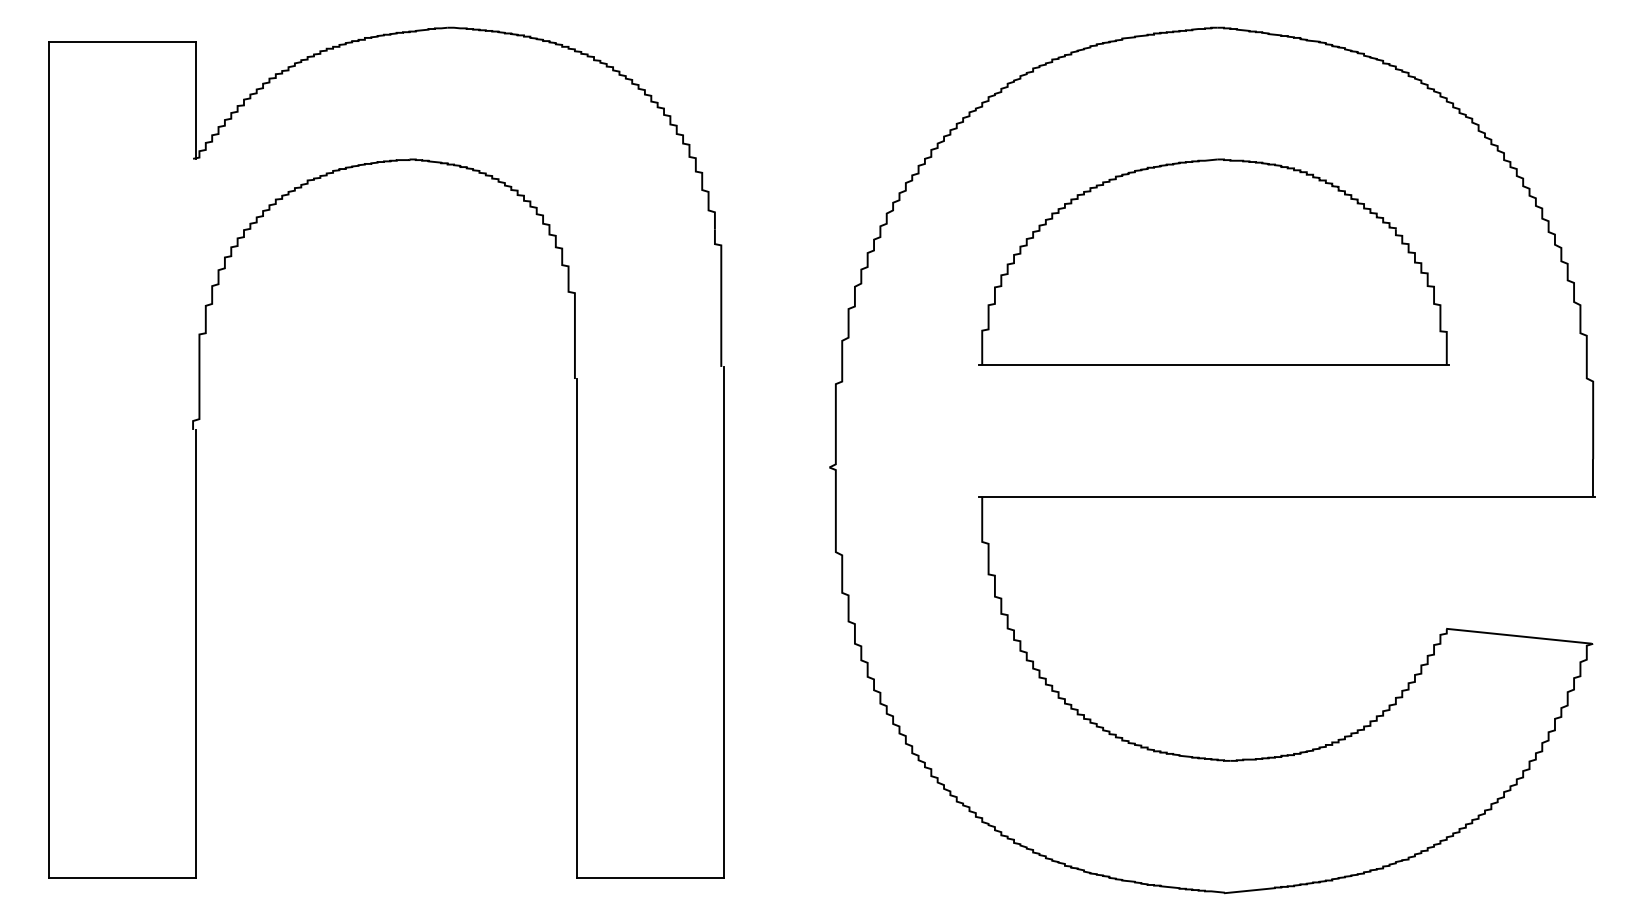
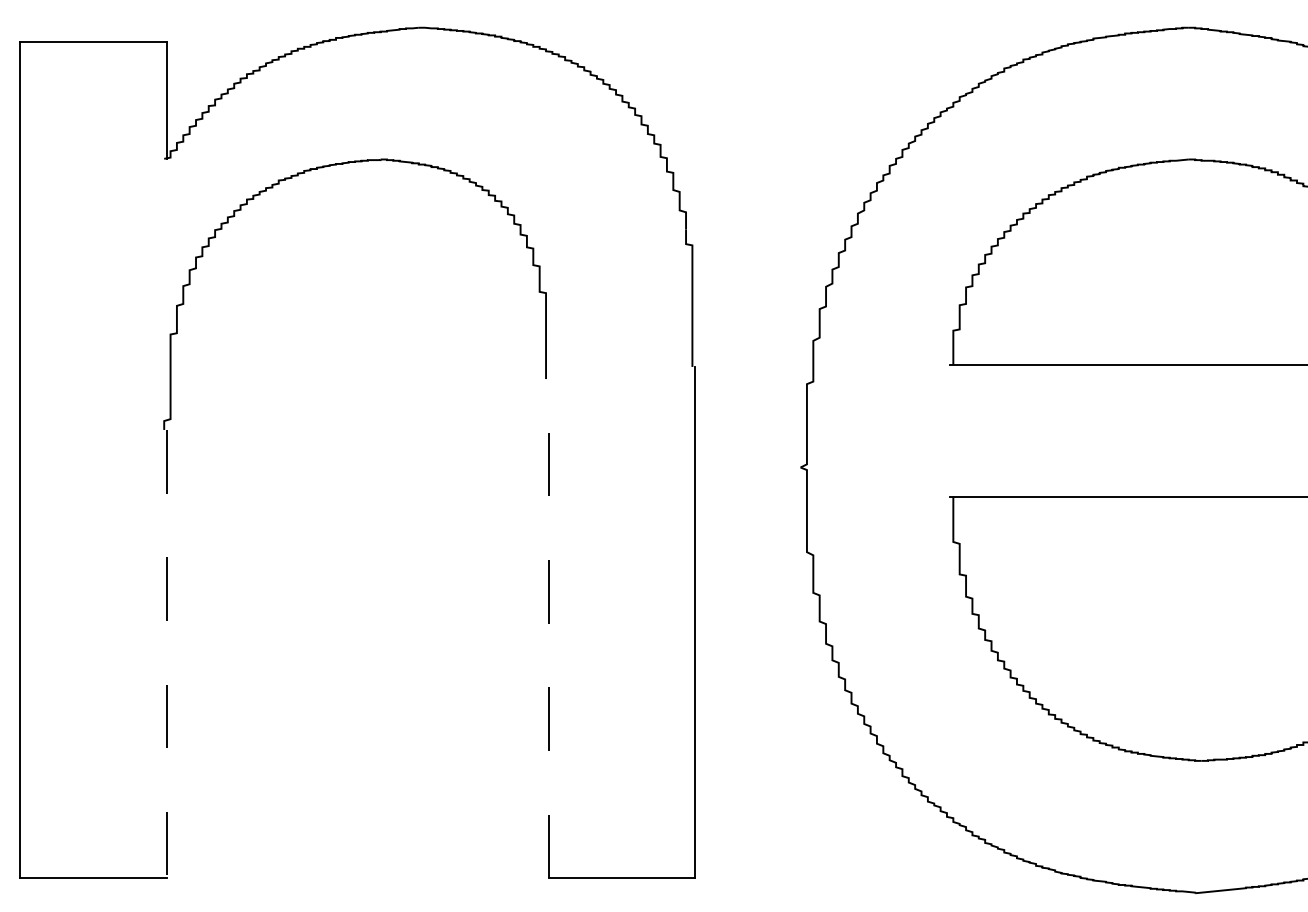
line: (577, 628) -> (548, 628), solid -> dashed
line: (196, 654) -> (167, 654), solid -> dashed

